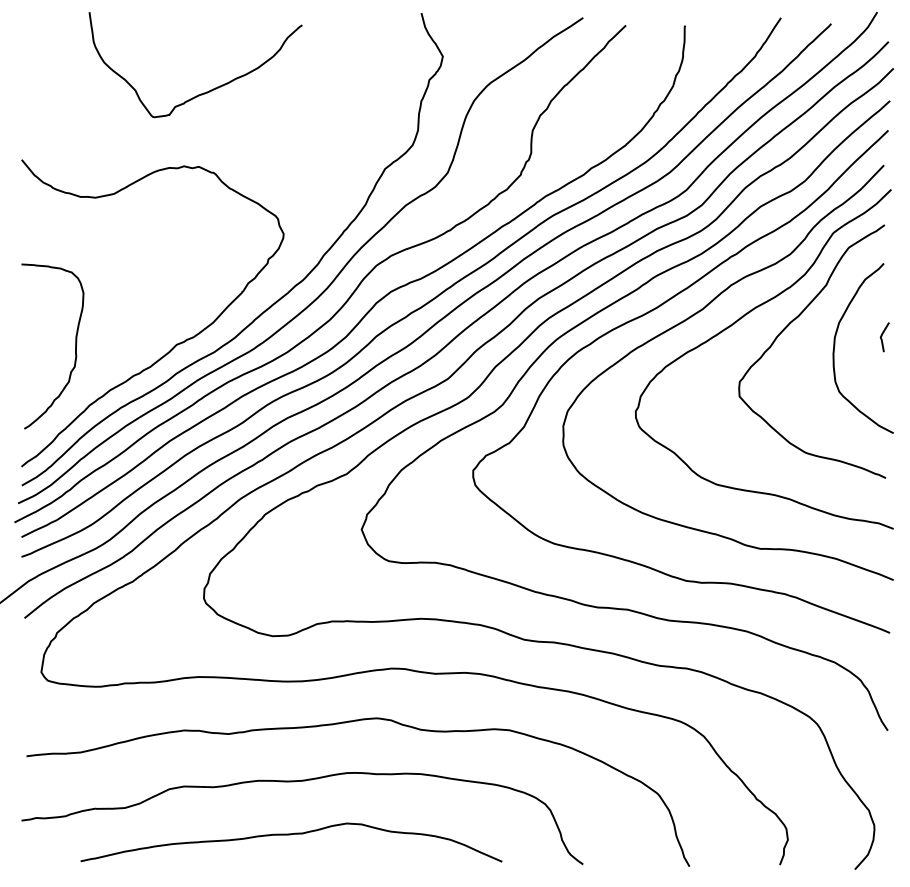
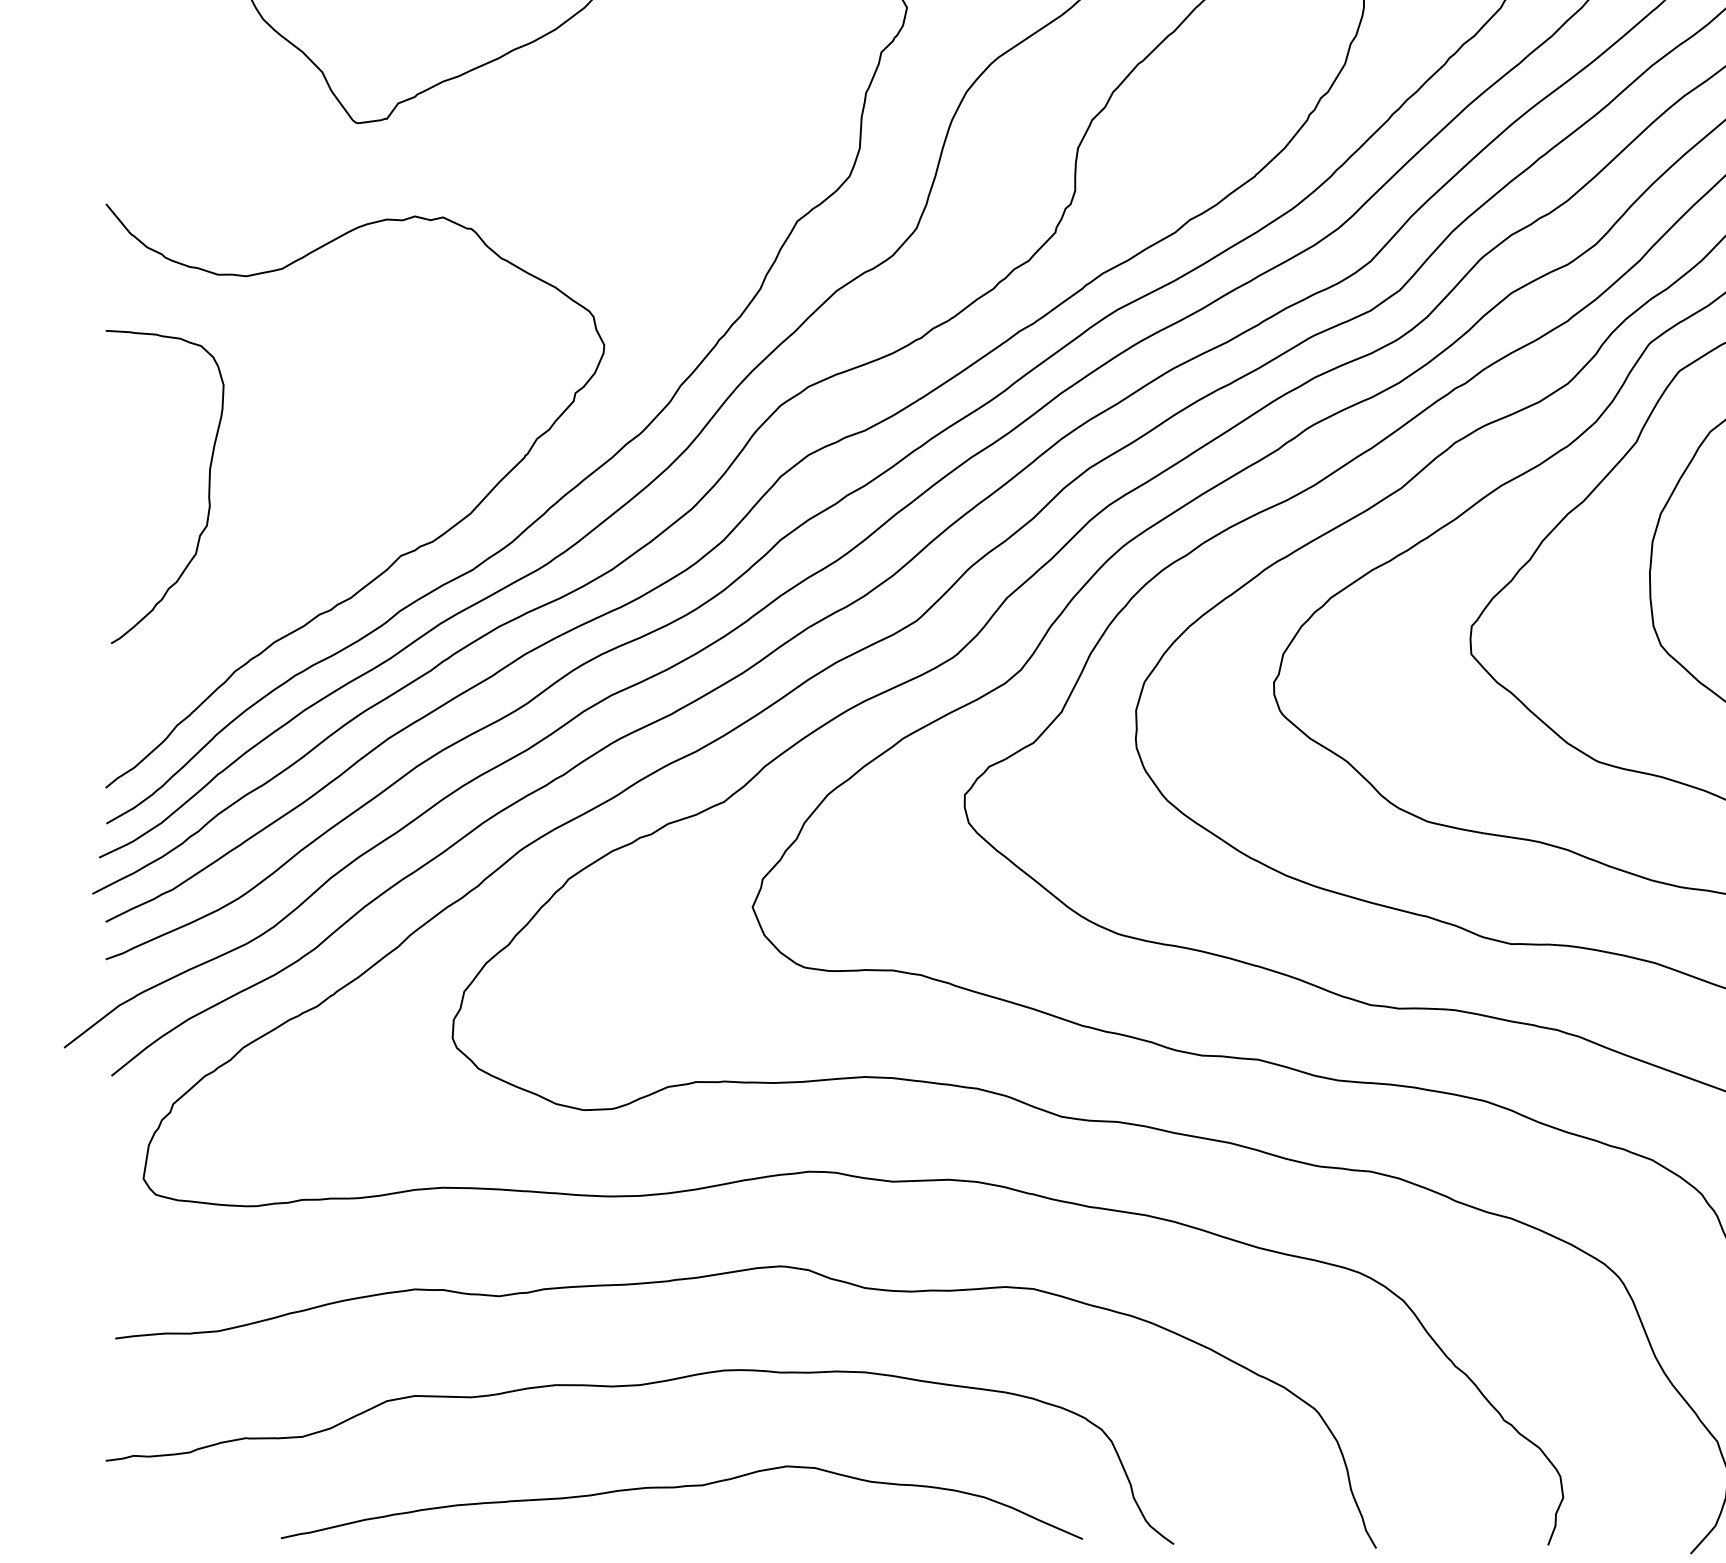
curve: (75, 346) -> (208, 486), moved
curve: (290, 835) -> (680, 1489), moved

